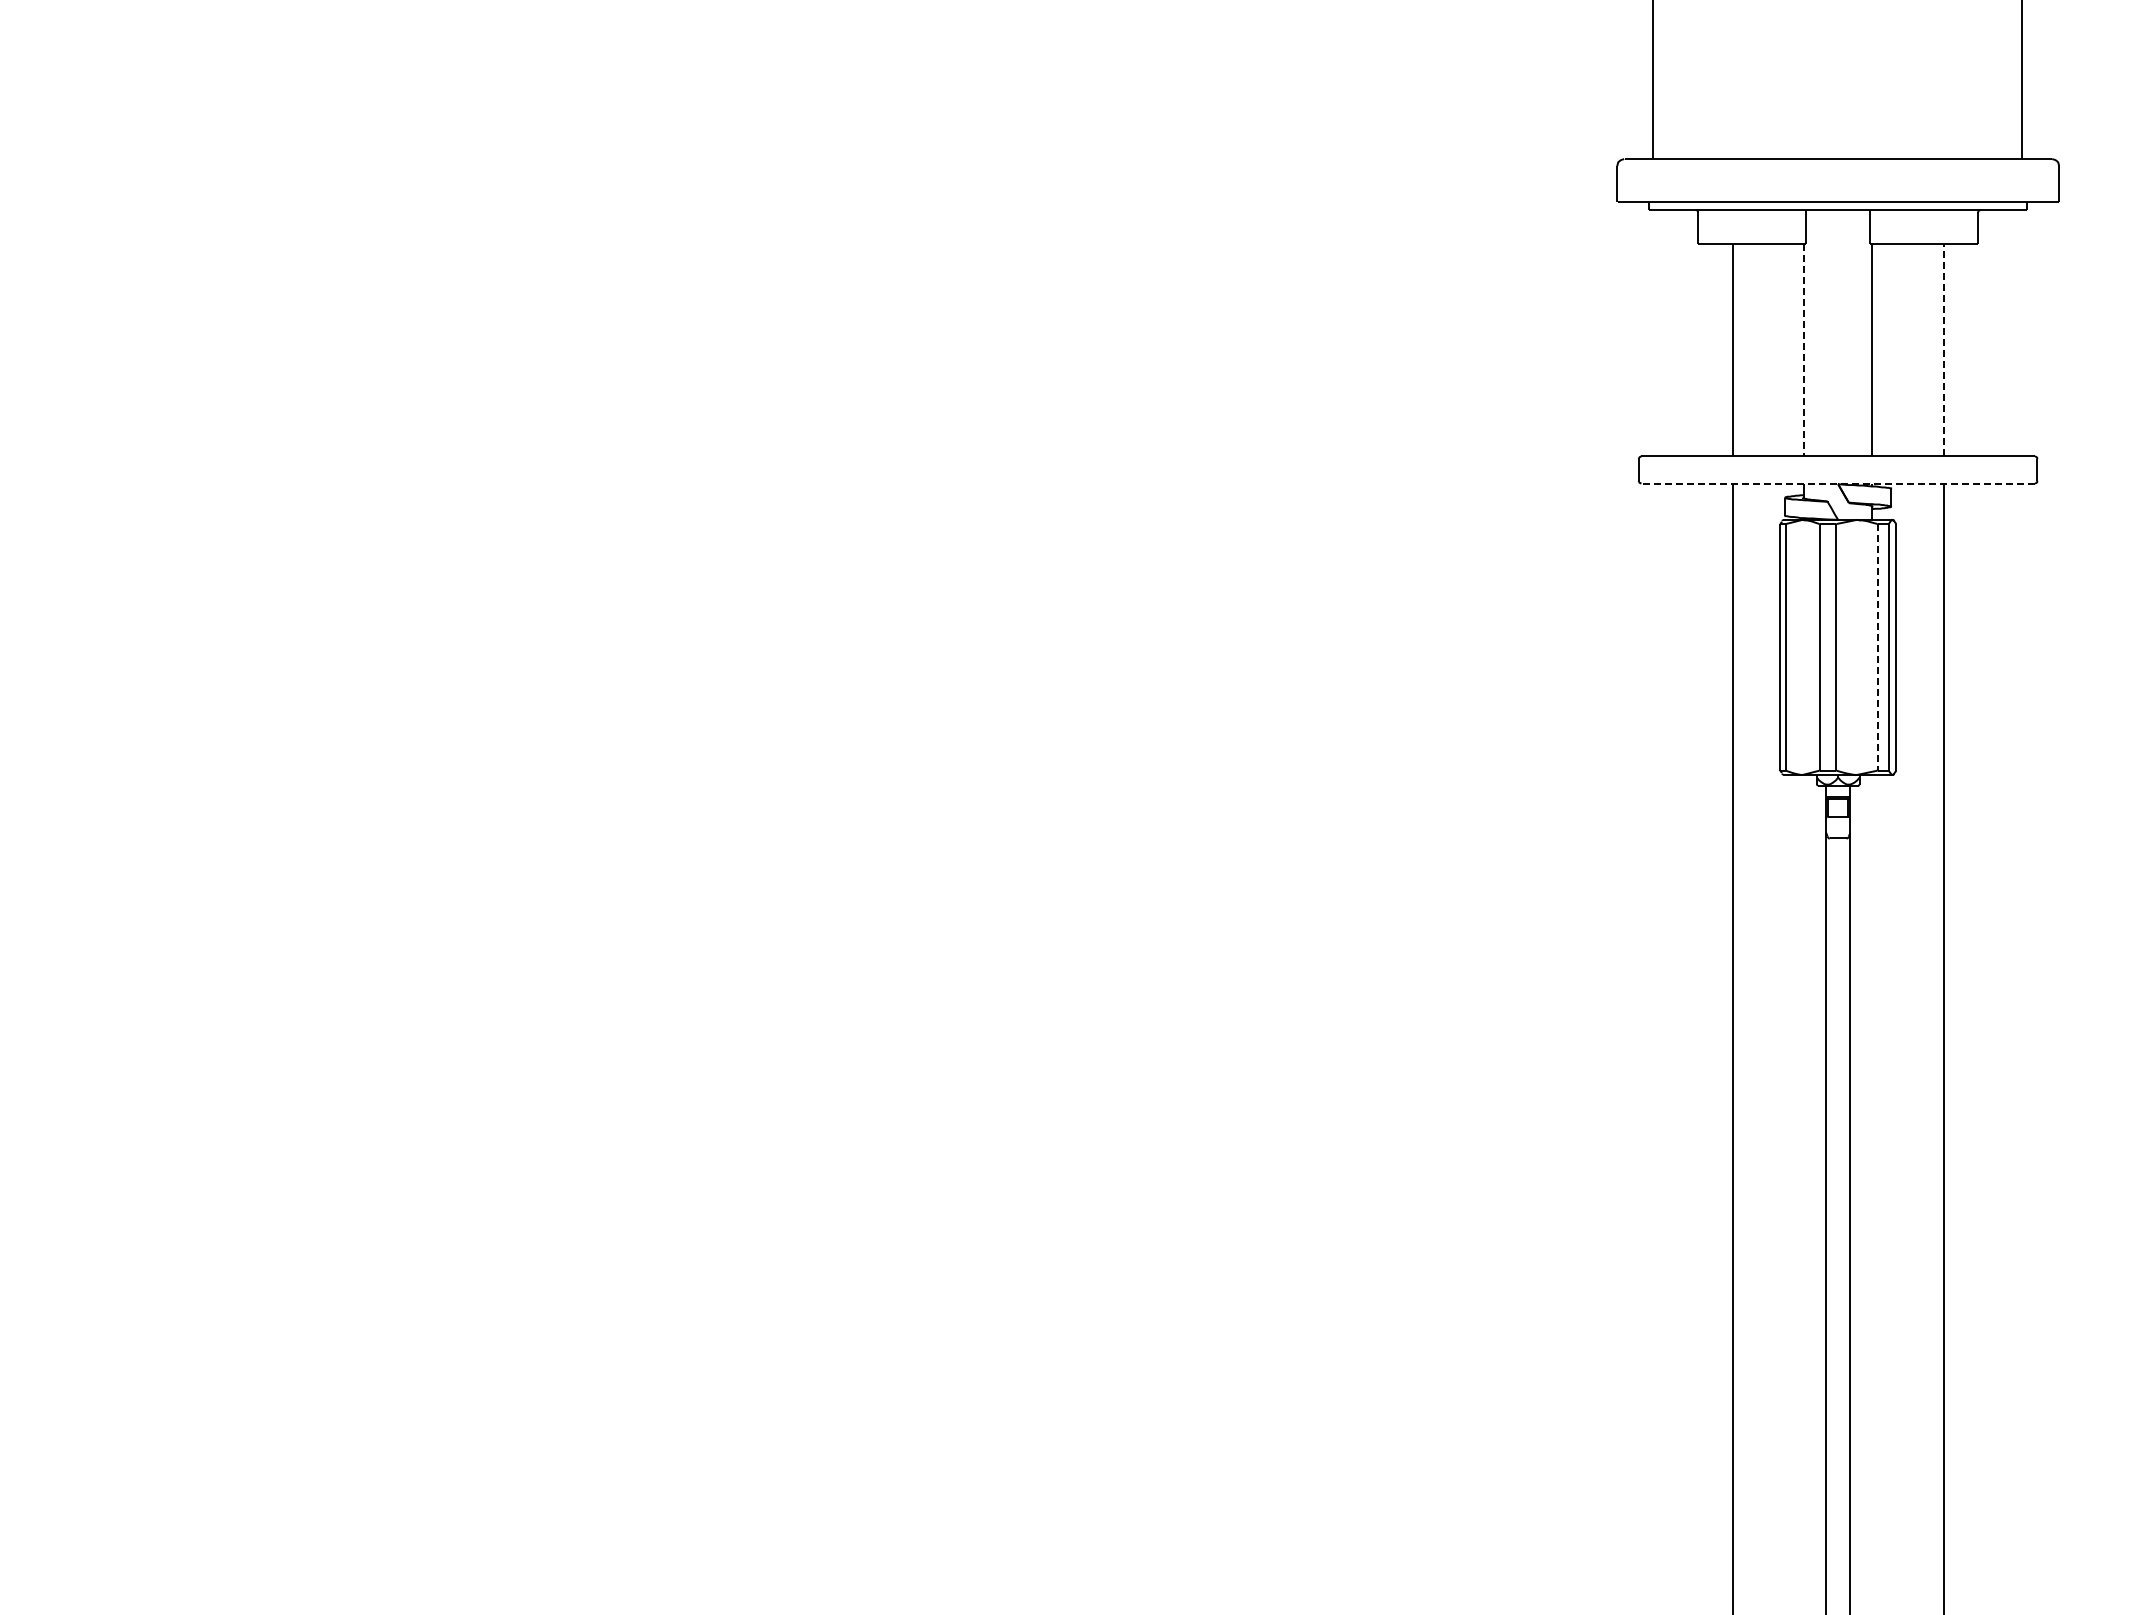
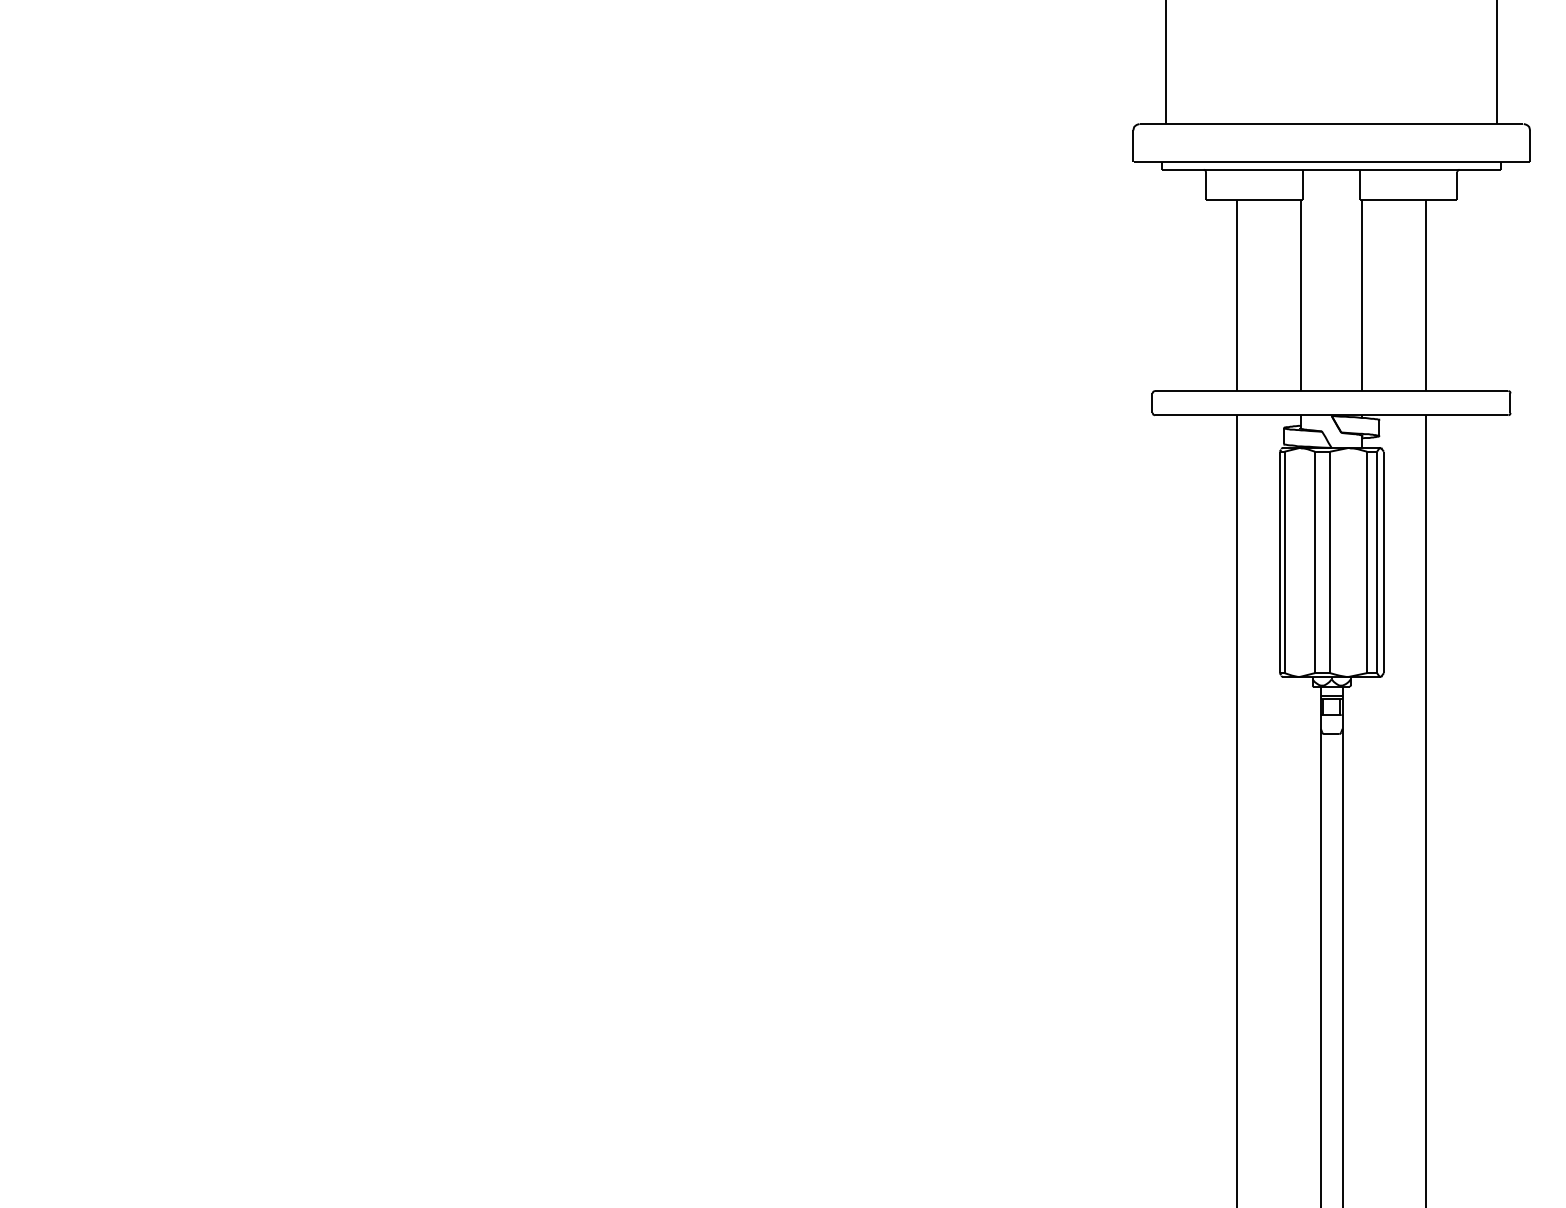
line: (1943, 349) -> (1426, 294), dashed -> solid
line: (1804, 350) -> (1301, 295), dashed -> solid
line: (1838, 483) -> (1331, 415), dashed -> solid
line: (1877, 647) -> (1366, 562), dashed -> solid

